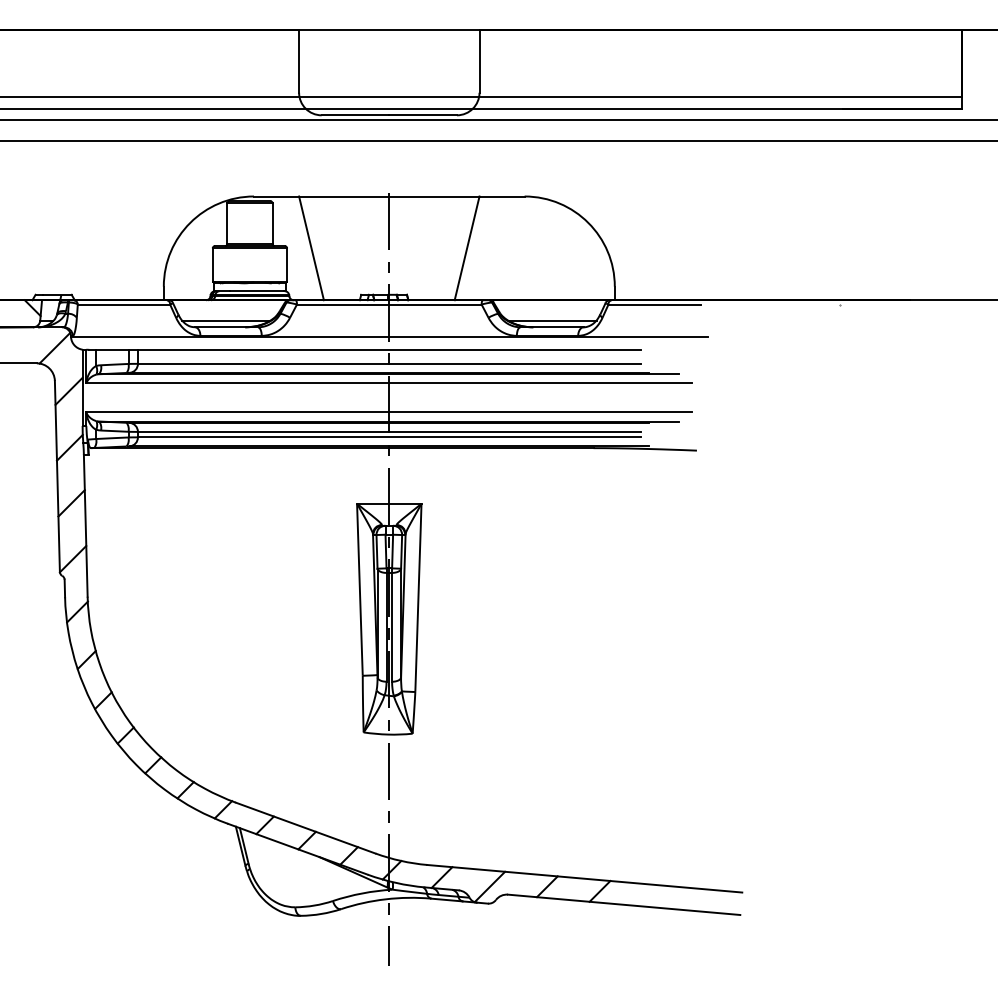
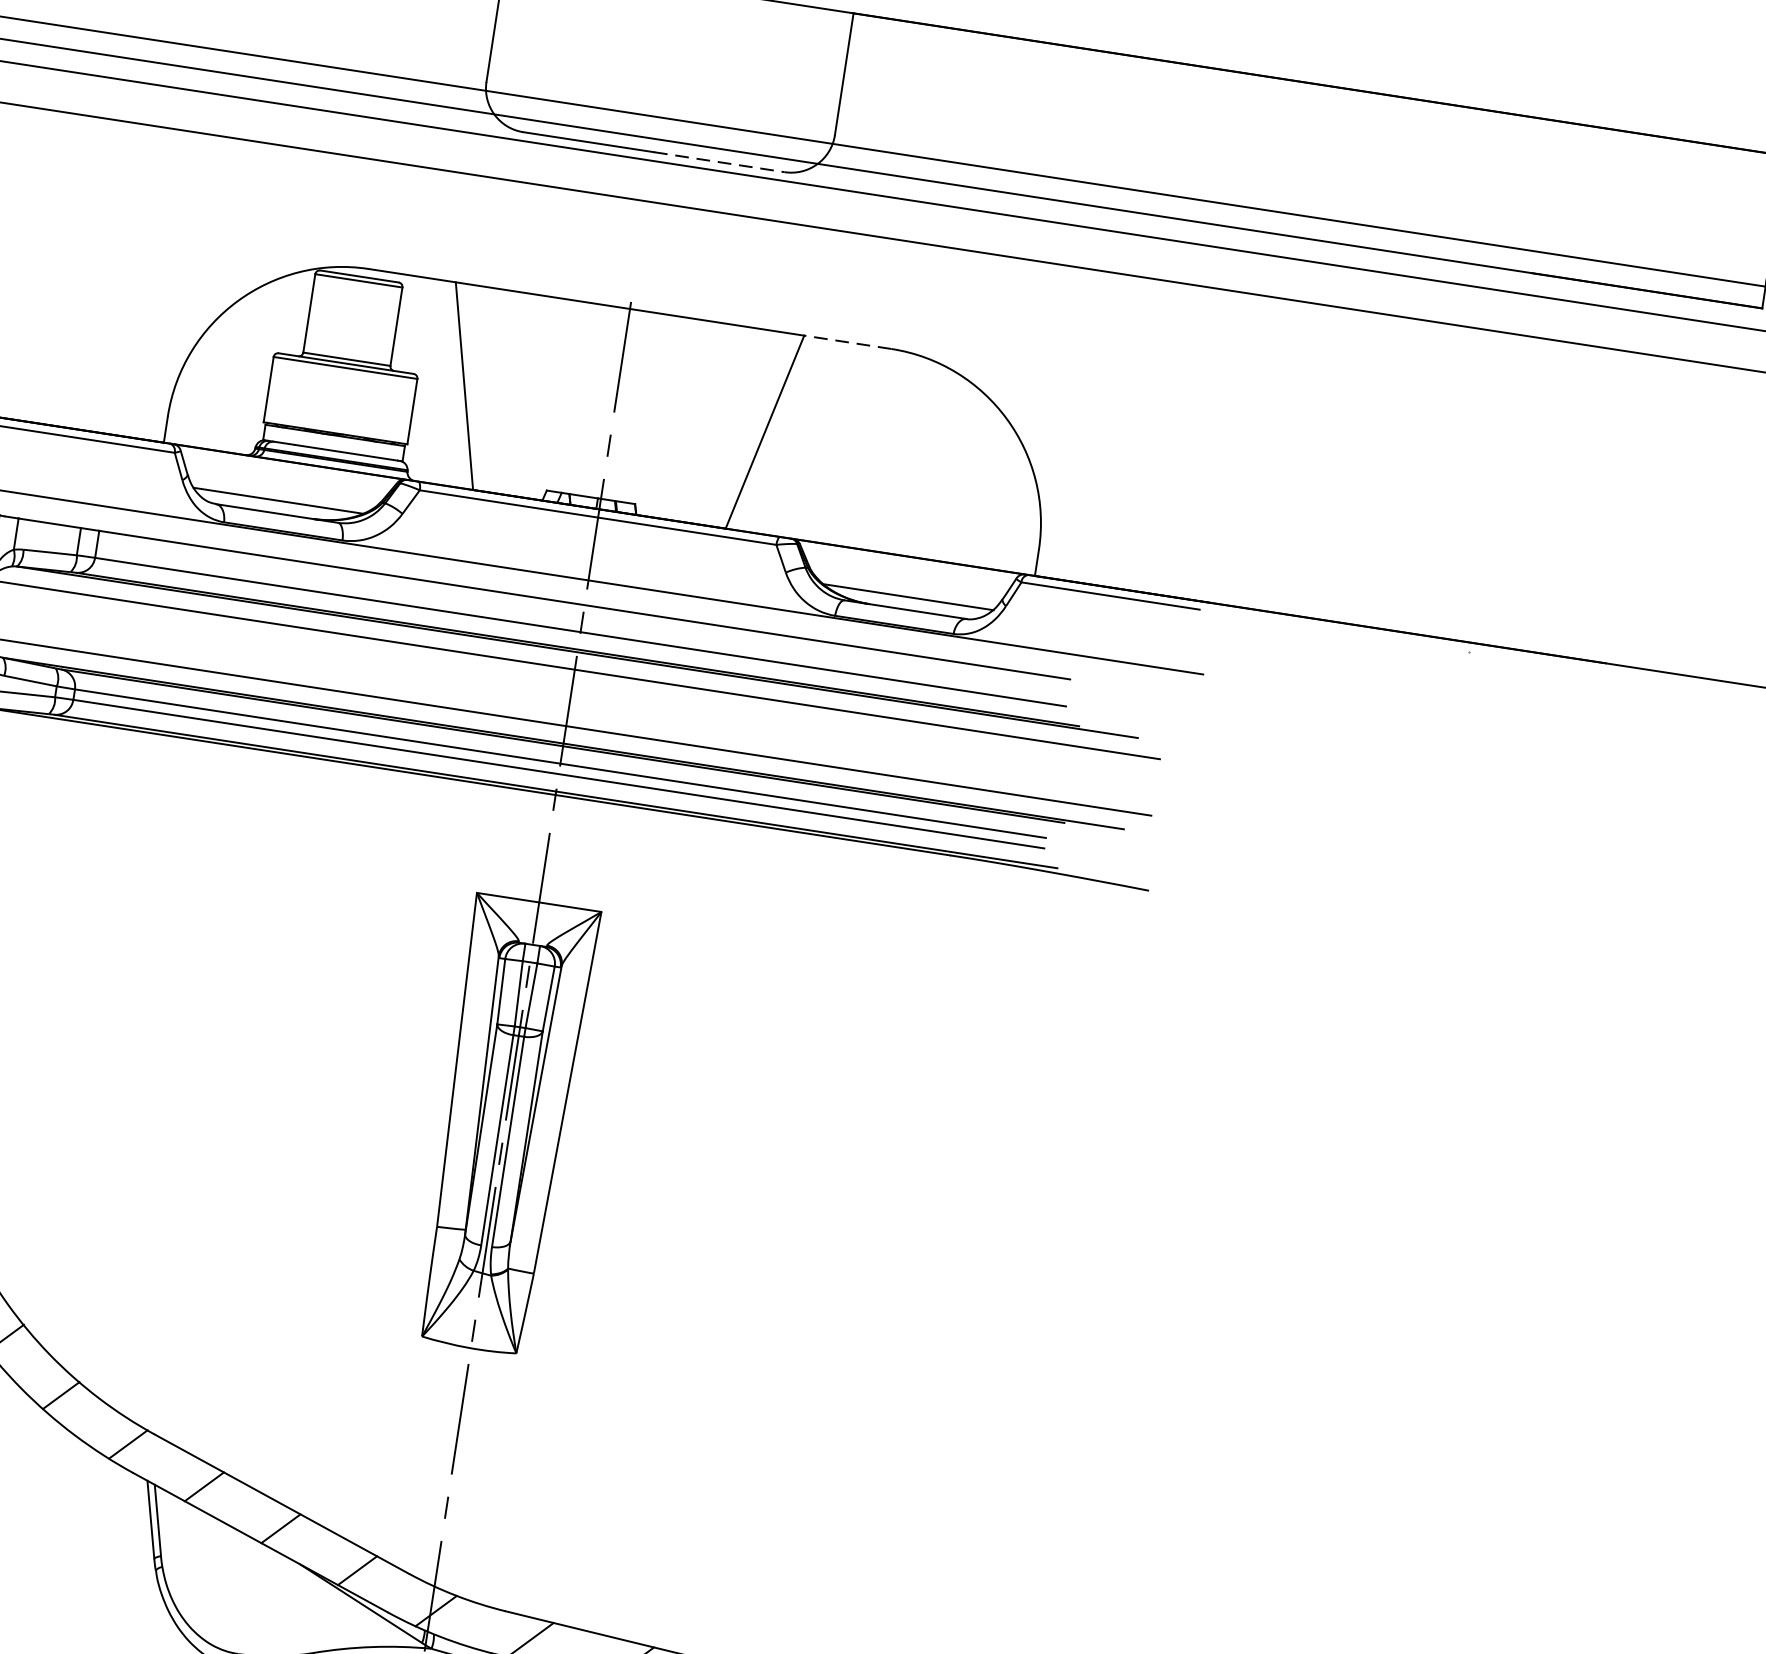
line: (423, 115) -> (720, 162), solid -> dashed
line: (502, 196) -> (848, 342), solid -> dashed

